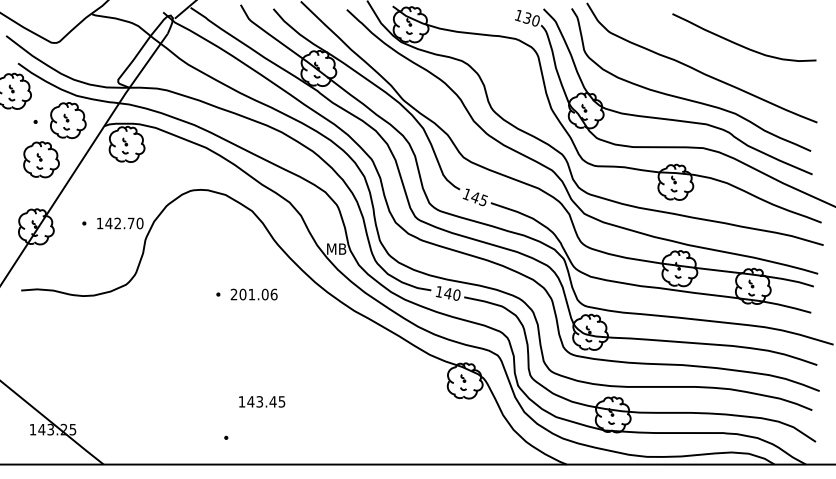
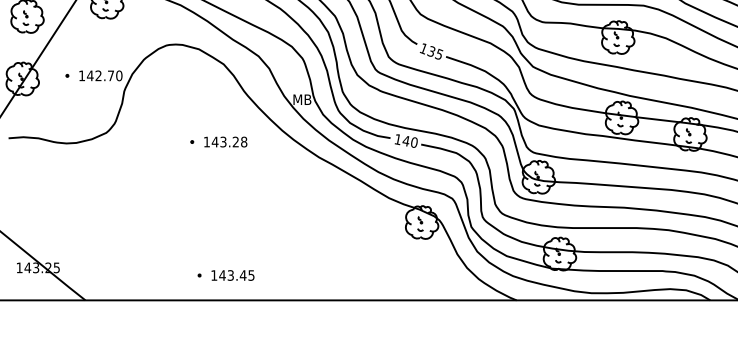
text: (474, 197) -> (430, 51), 145 -> 135
text: (253, 294) -> (224, 141), 201.06 -> 143.28
text: (262, 401) -> (233, 275), moved

